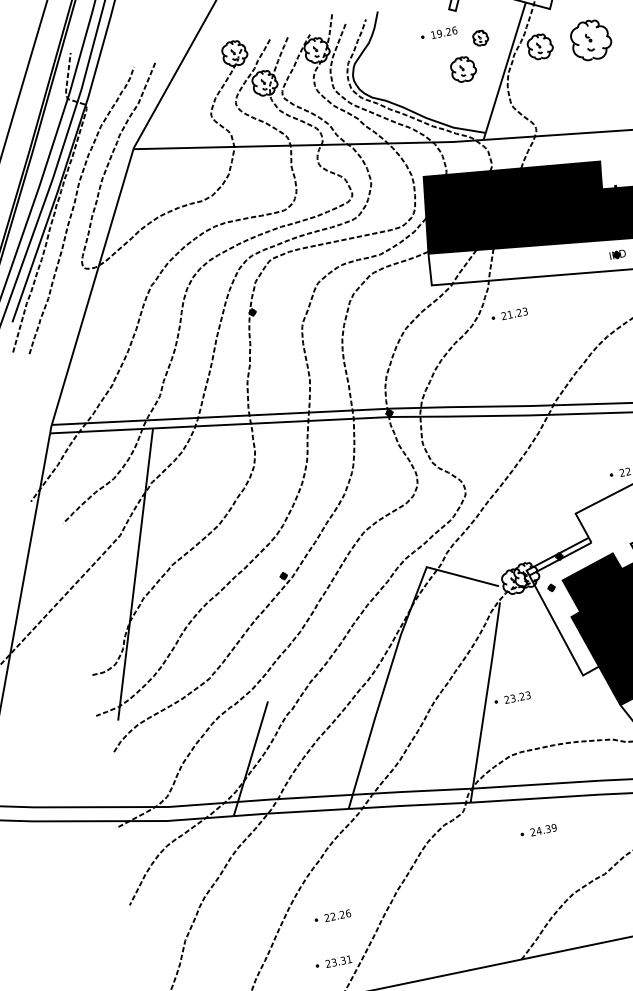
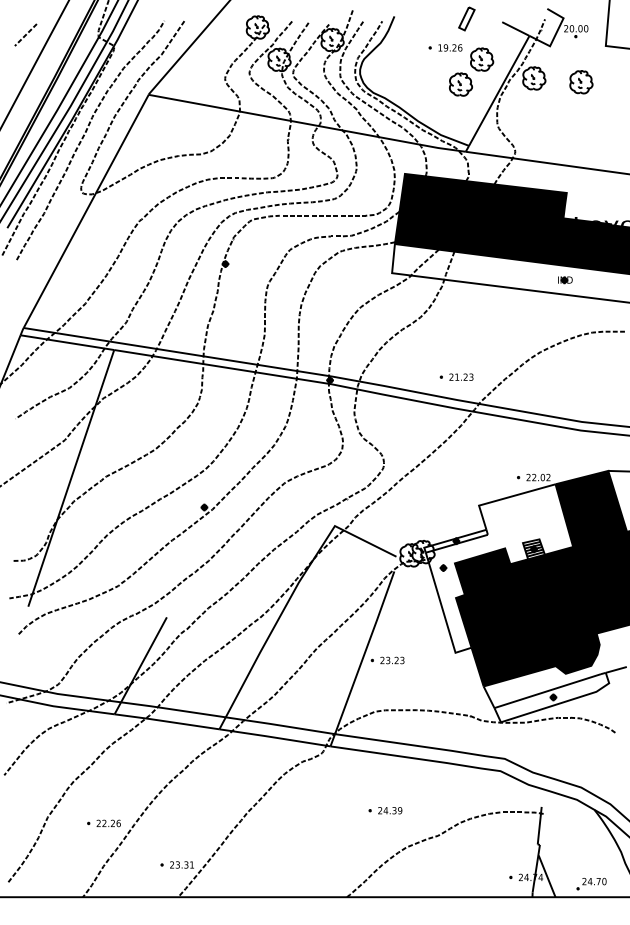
part: (480, 38) -> (482, 59), size x1.67
part: (591, 40) -> (581, 82), size x0.62
part: (509, 314) -> (456, 376), moved
part: (538, 830) -> (385, 810), moved
part: (332, 916) -> (103, 823), moved

